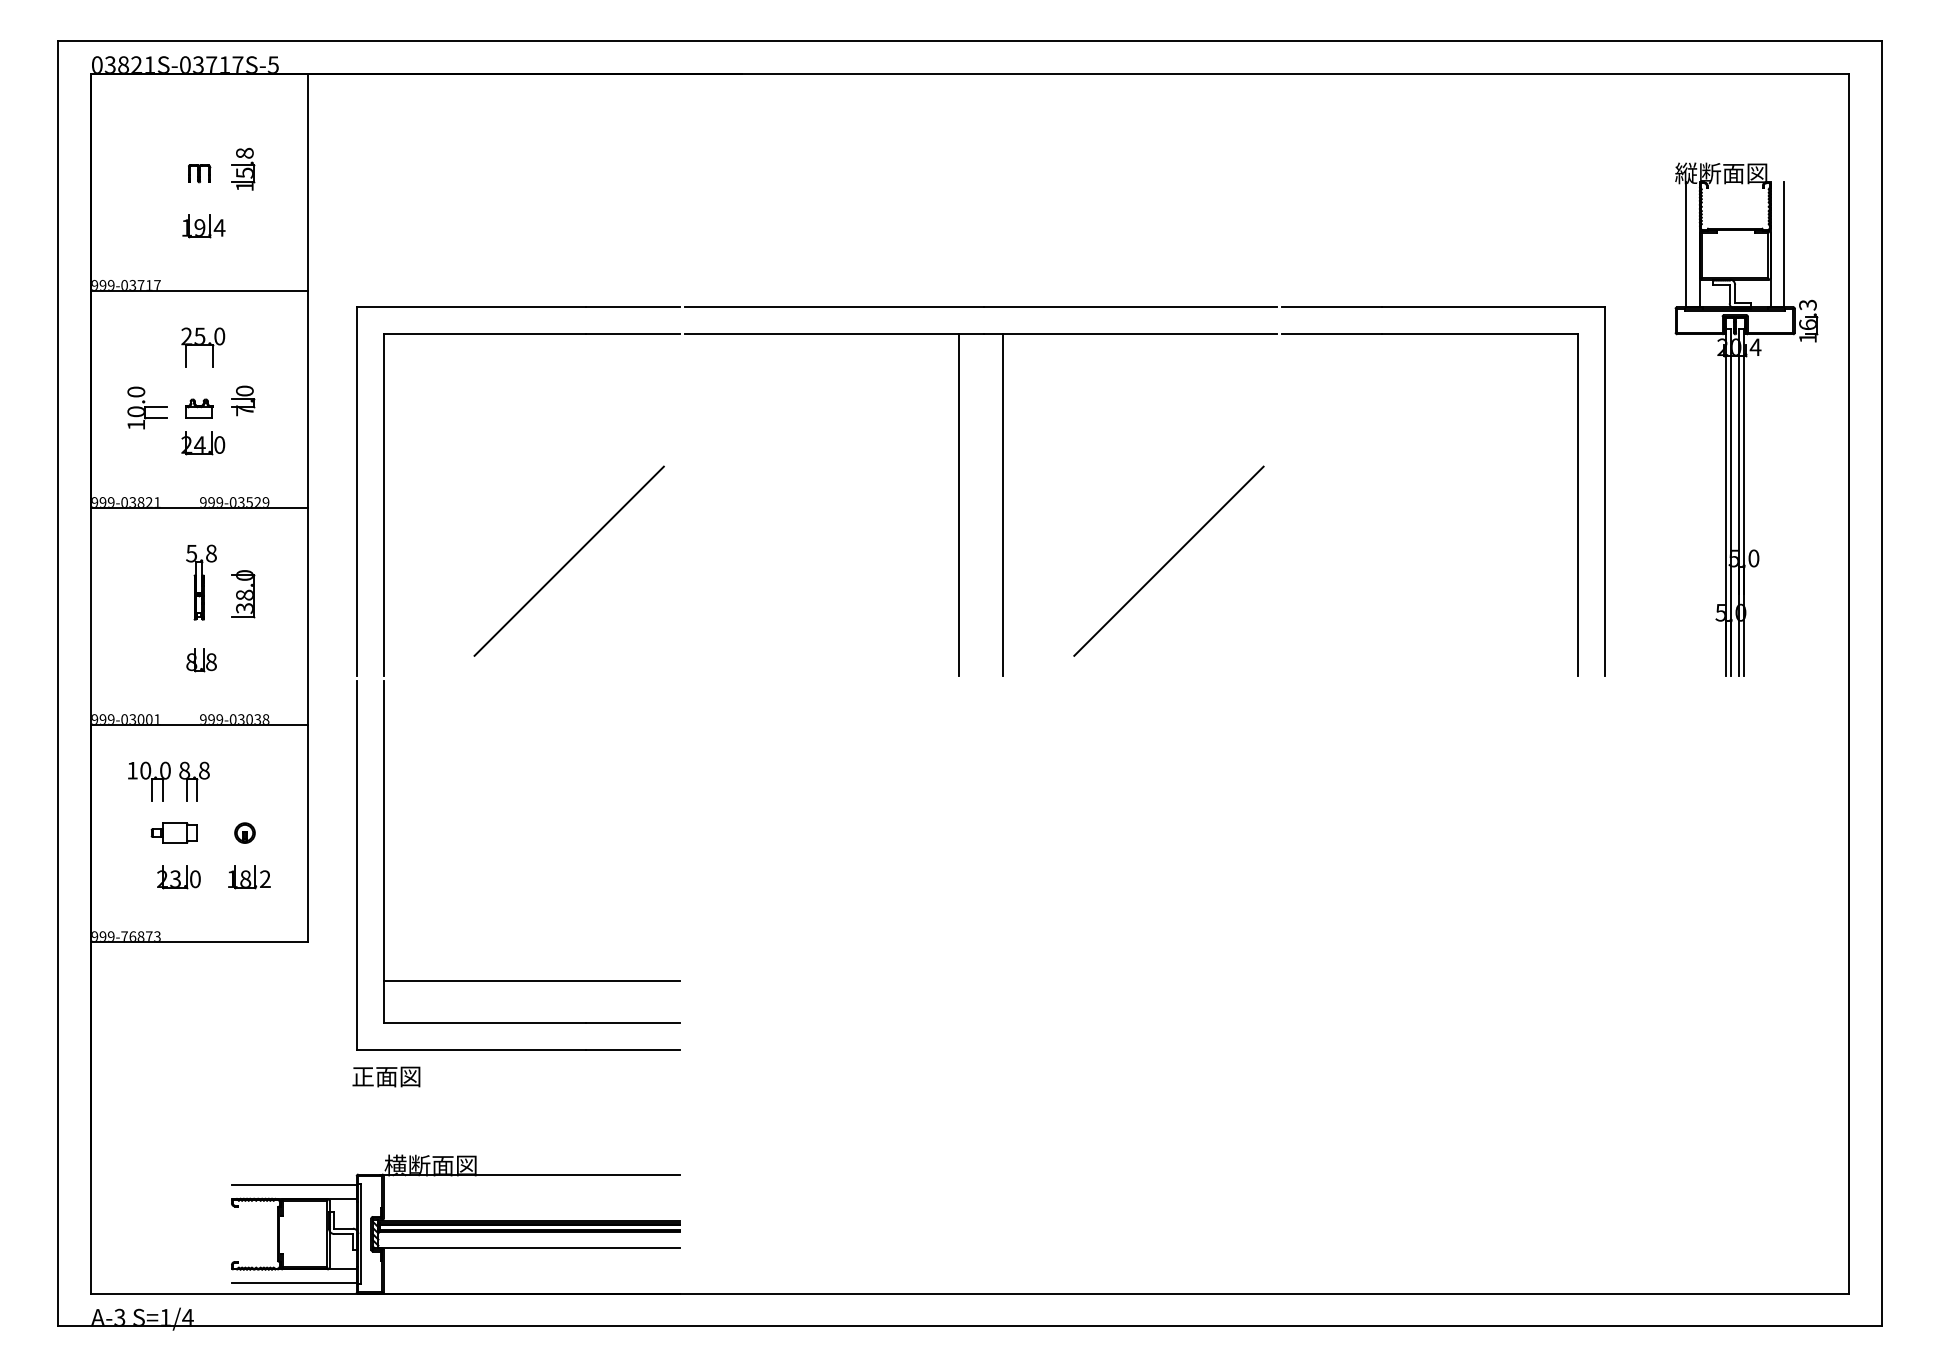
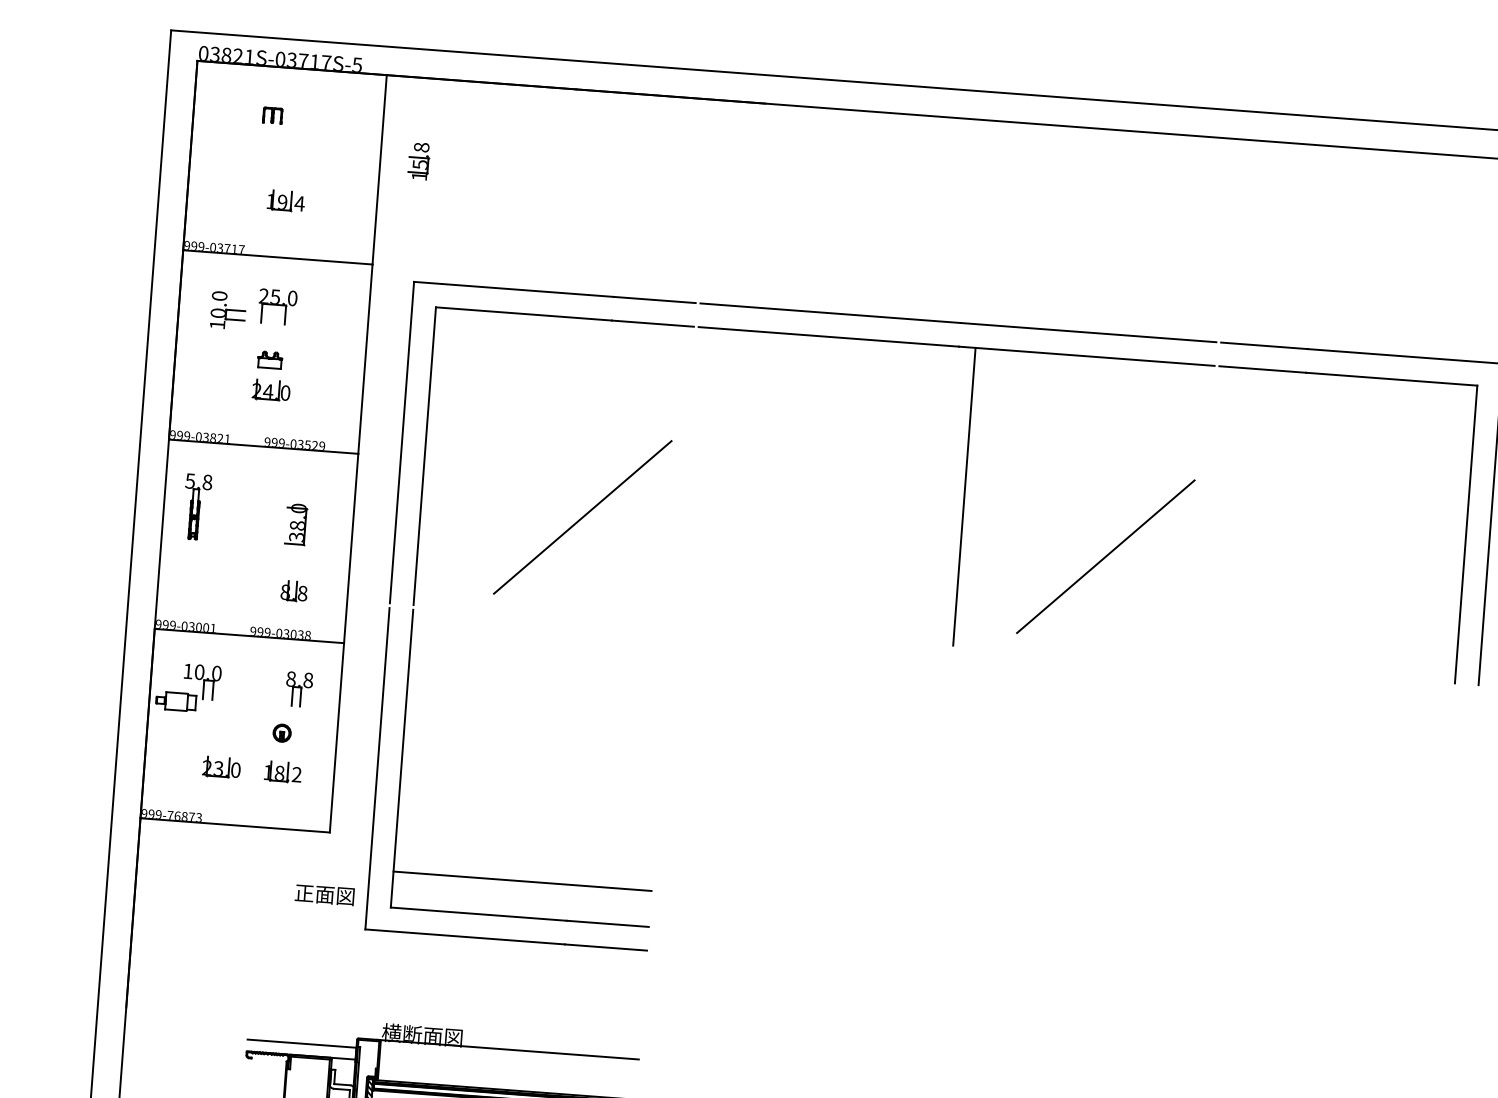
part: (243, 168) -> (419, 160), moved
part: (199, 173) -> (272, 115), moved
part: (243, 400) -> (309, 355), removed
part: (147, 407) -> (228, 310), moved
line: (959, 504) -> (926, 493), removed
part: (201, 582) -> (197, 507), moved
part: (201, 660) -> (294, 591), moved
part: (194, 781) -> (299, 689), moved
part: (173, 832) -> (175, 700), moved
text: (386, 1076) -> (324, 894), moved

